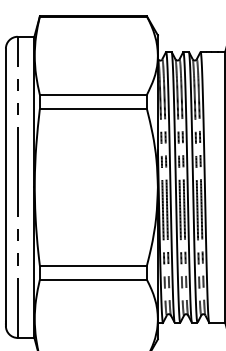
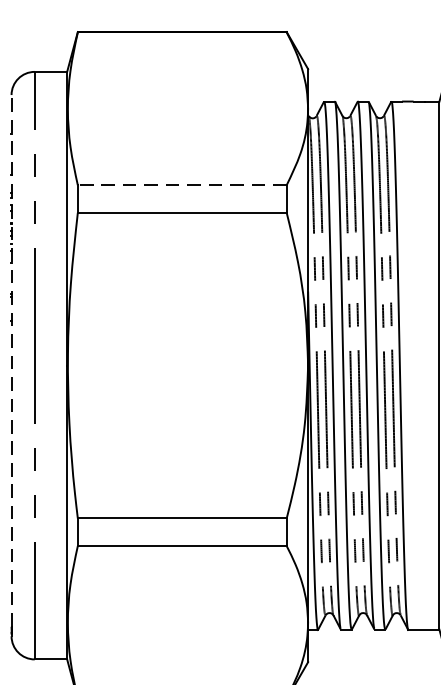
line: (93, 94) -> (182, 184), solid -> dashed
line: (5, 184) -> (10, 360), solid -> dashed

